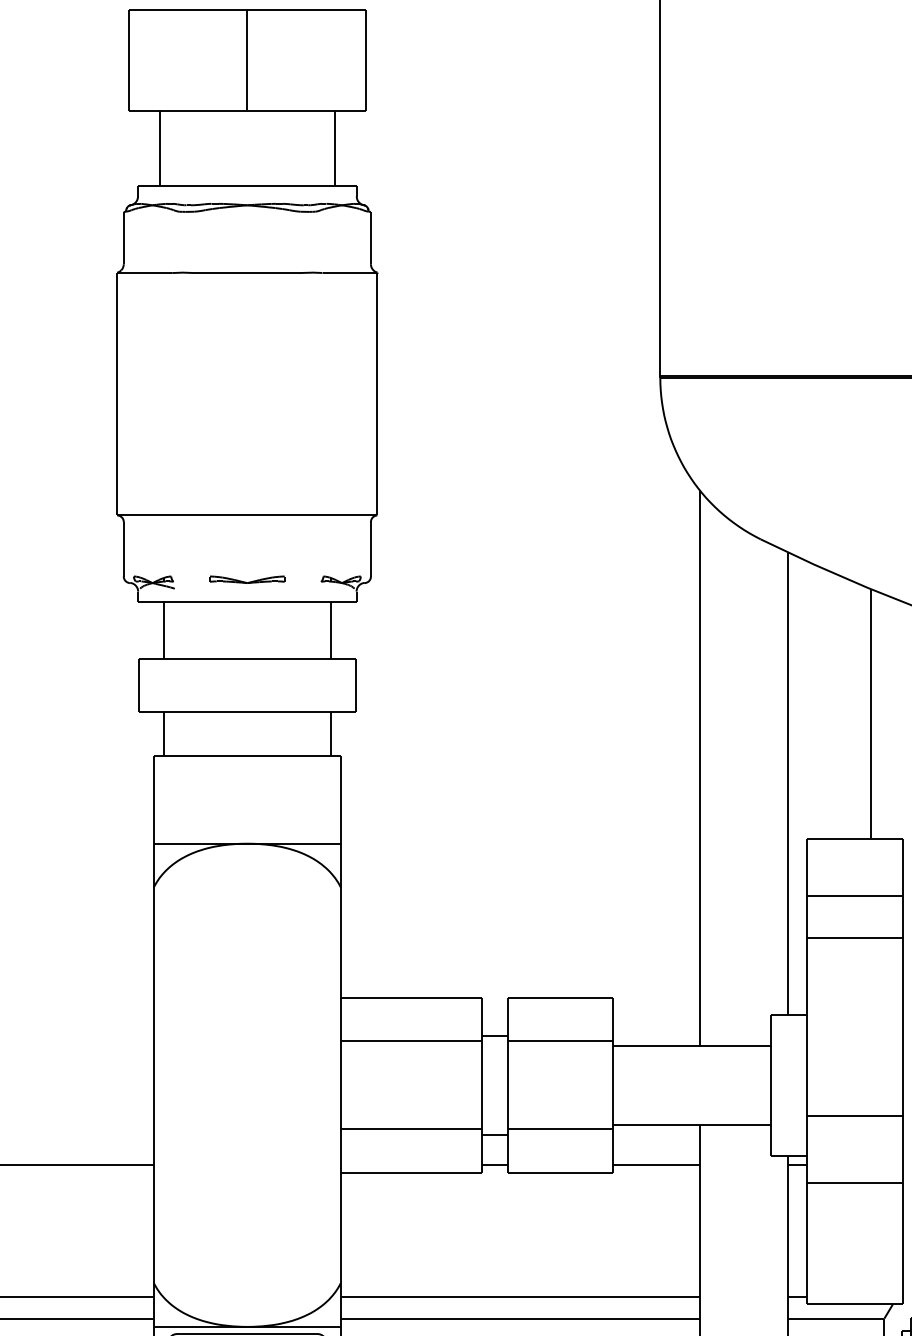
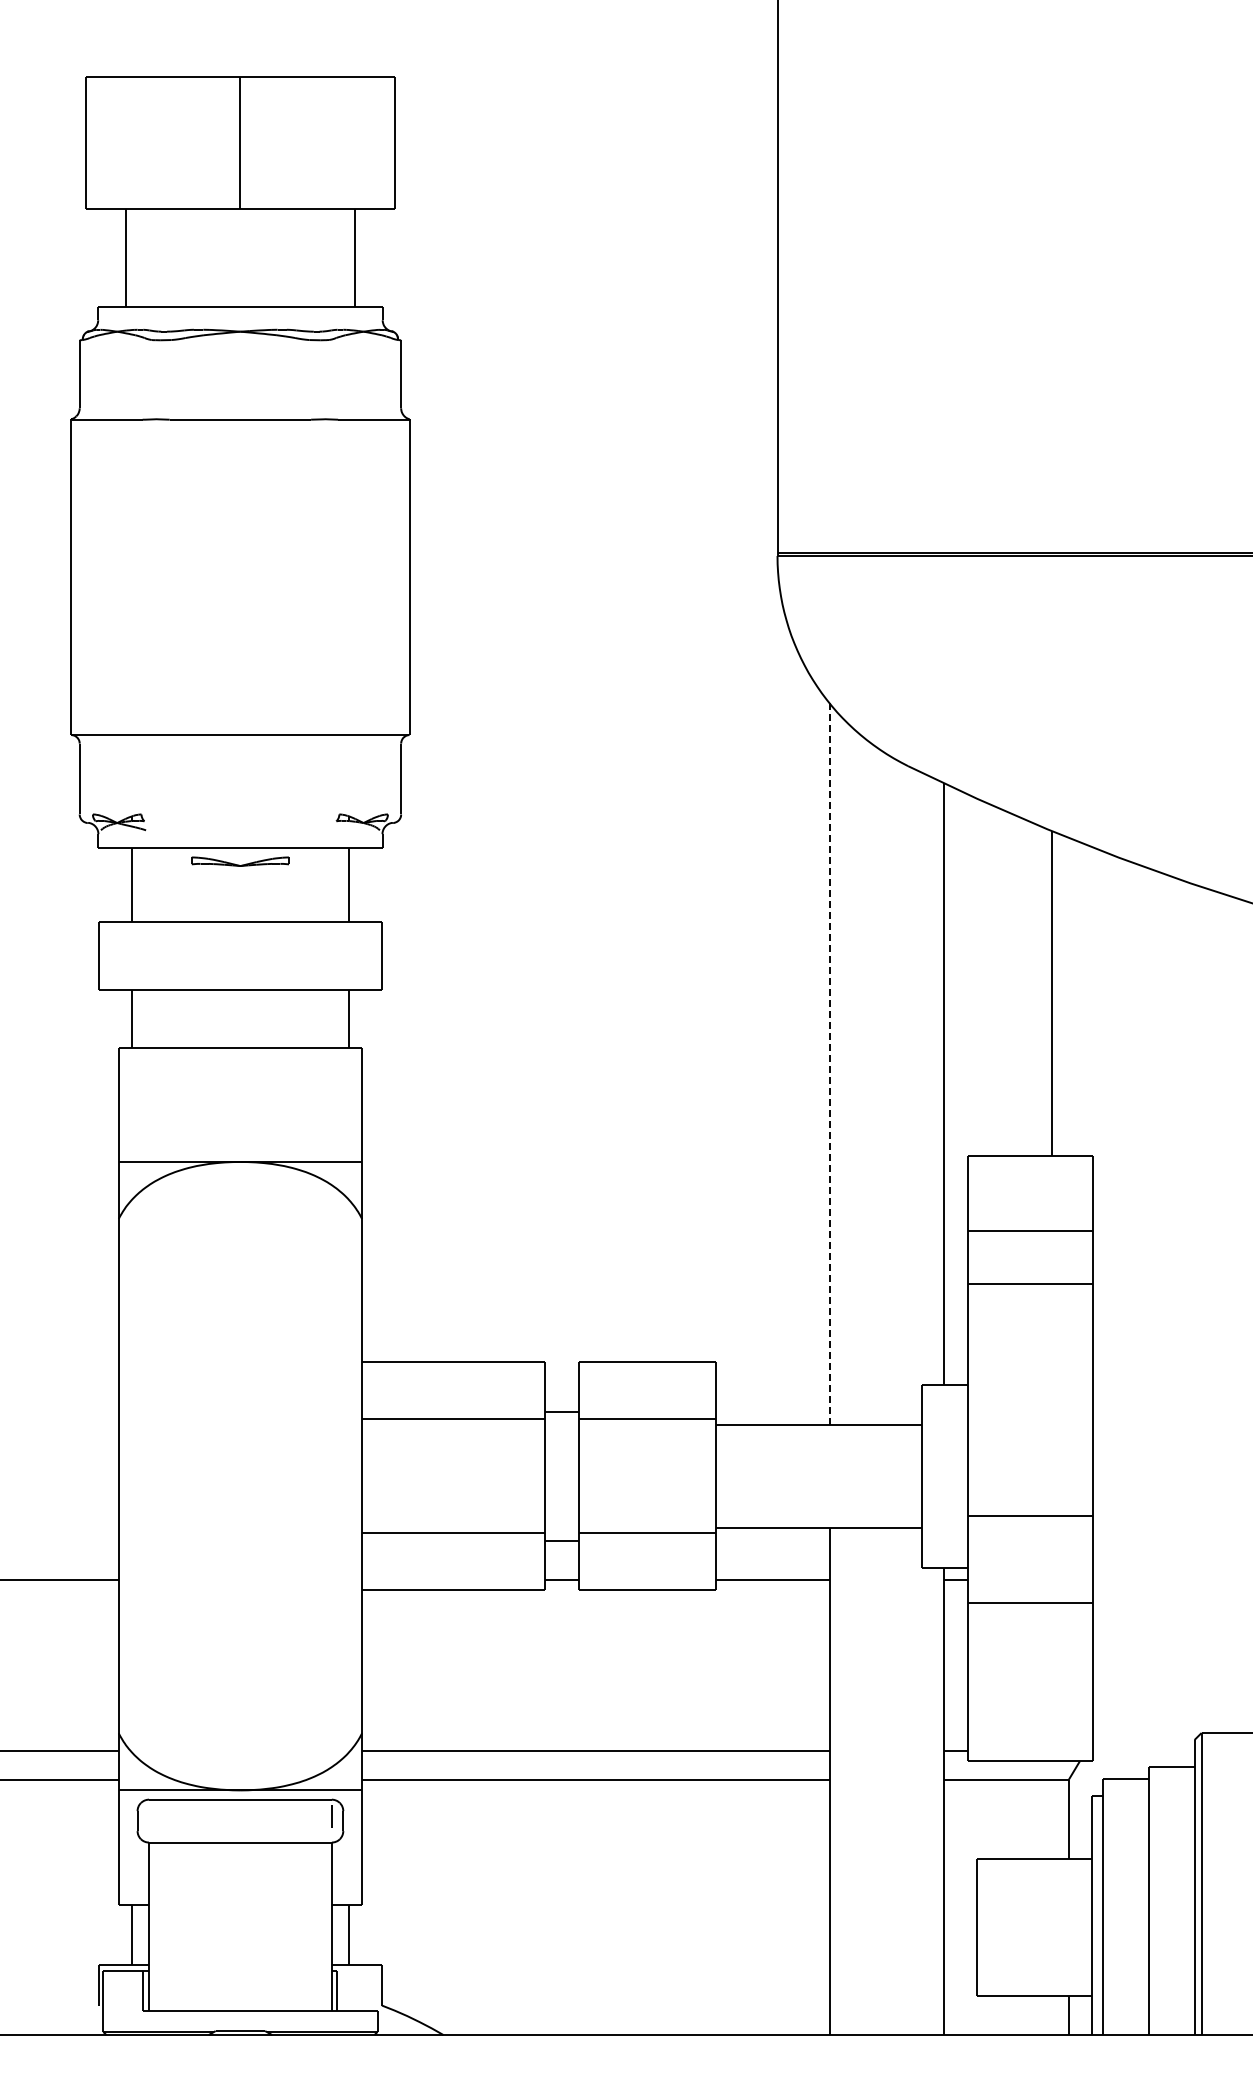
part: (247, 579) -> (240, 861), moved
line: (700, 768) -> (829, 1064), solid -> dashed

